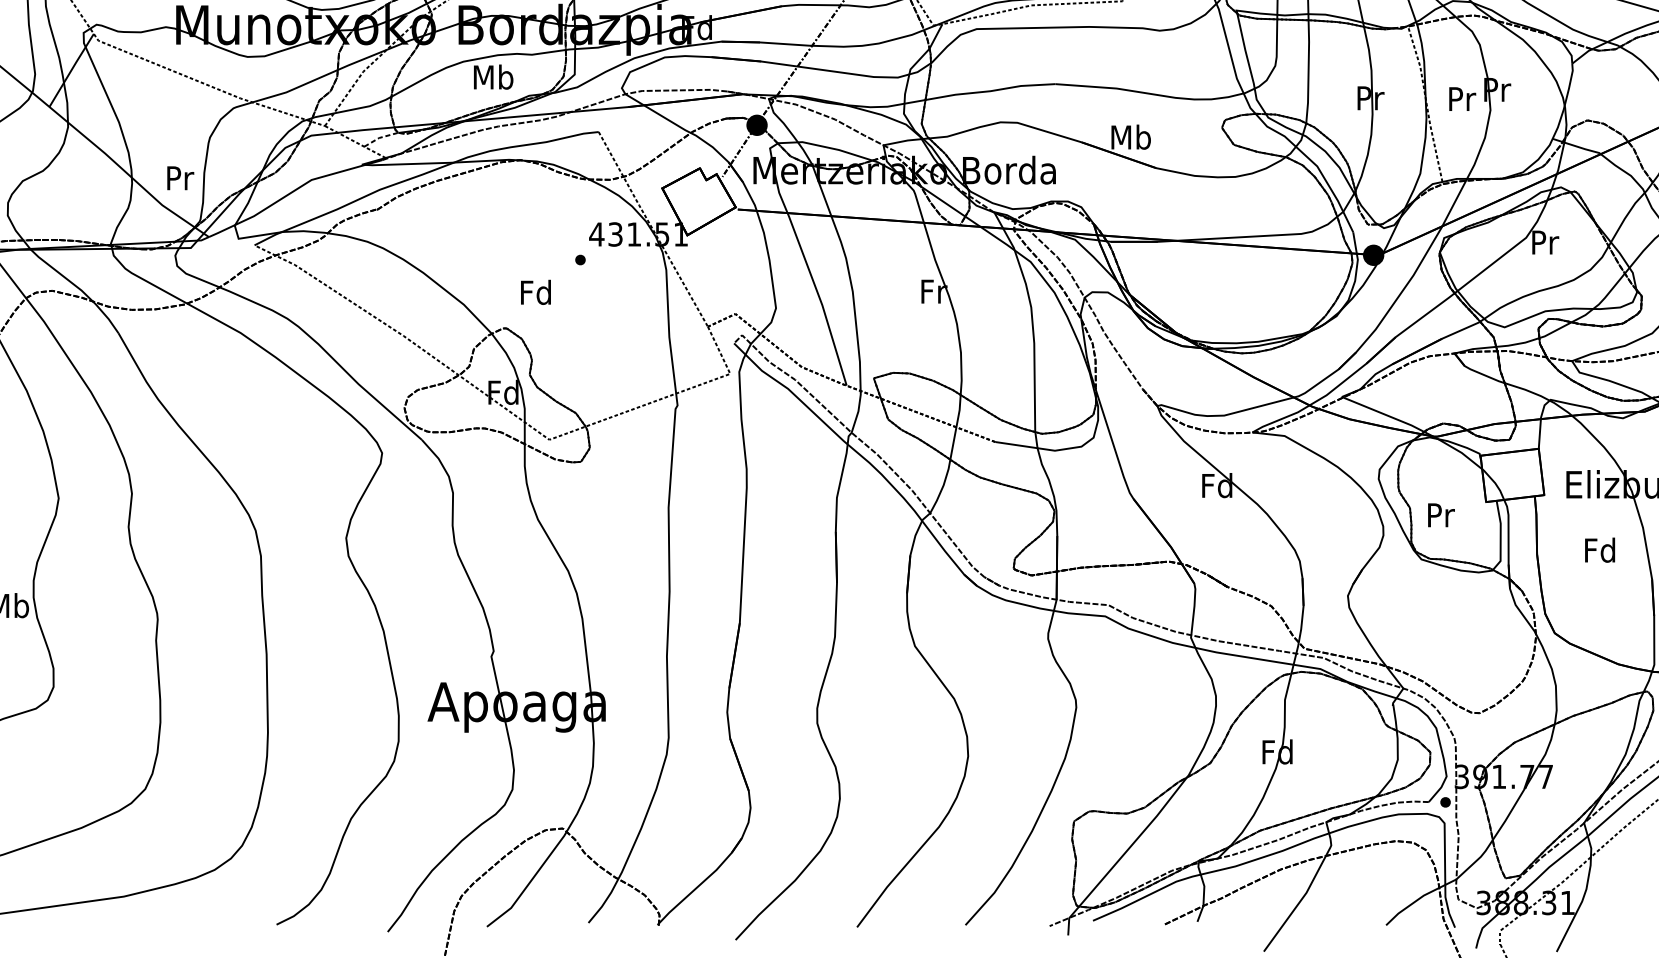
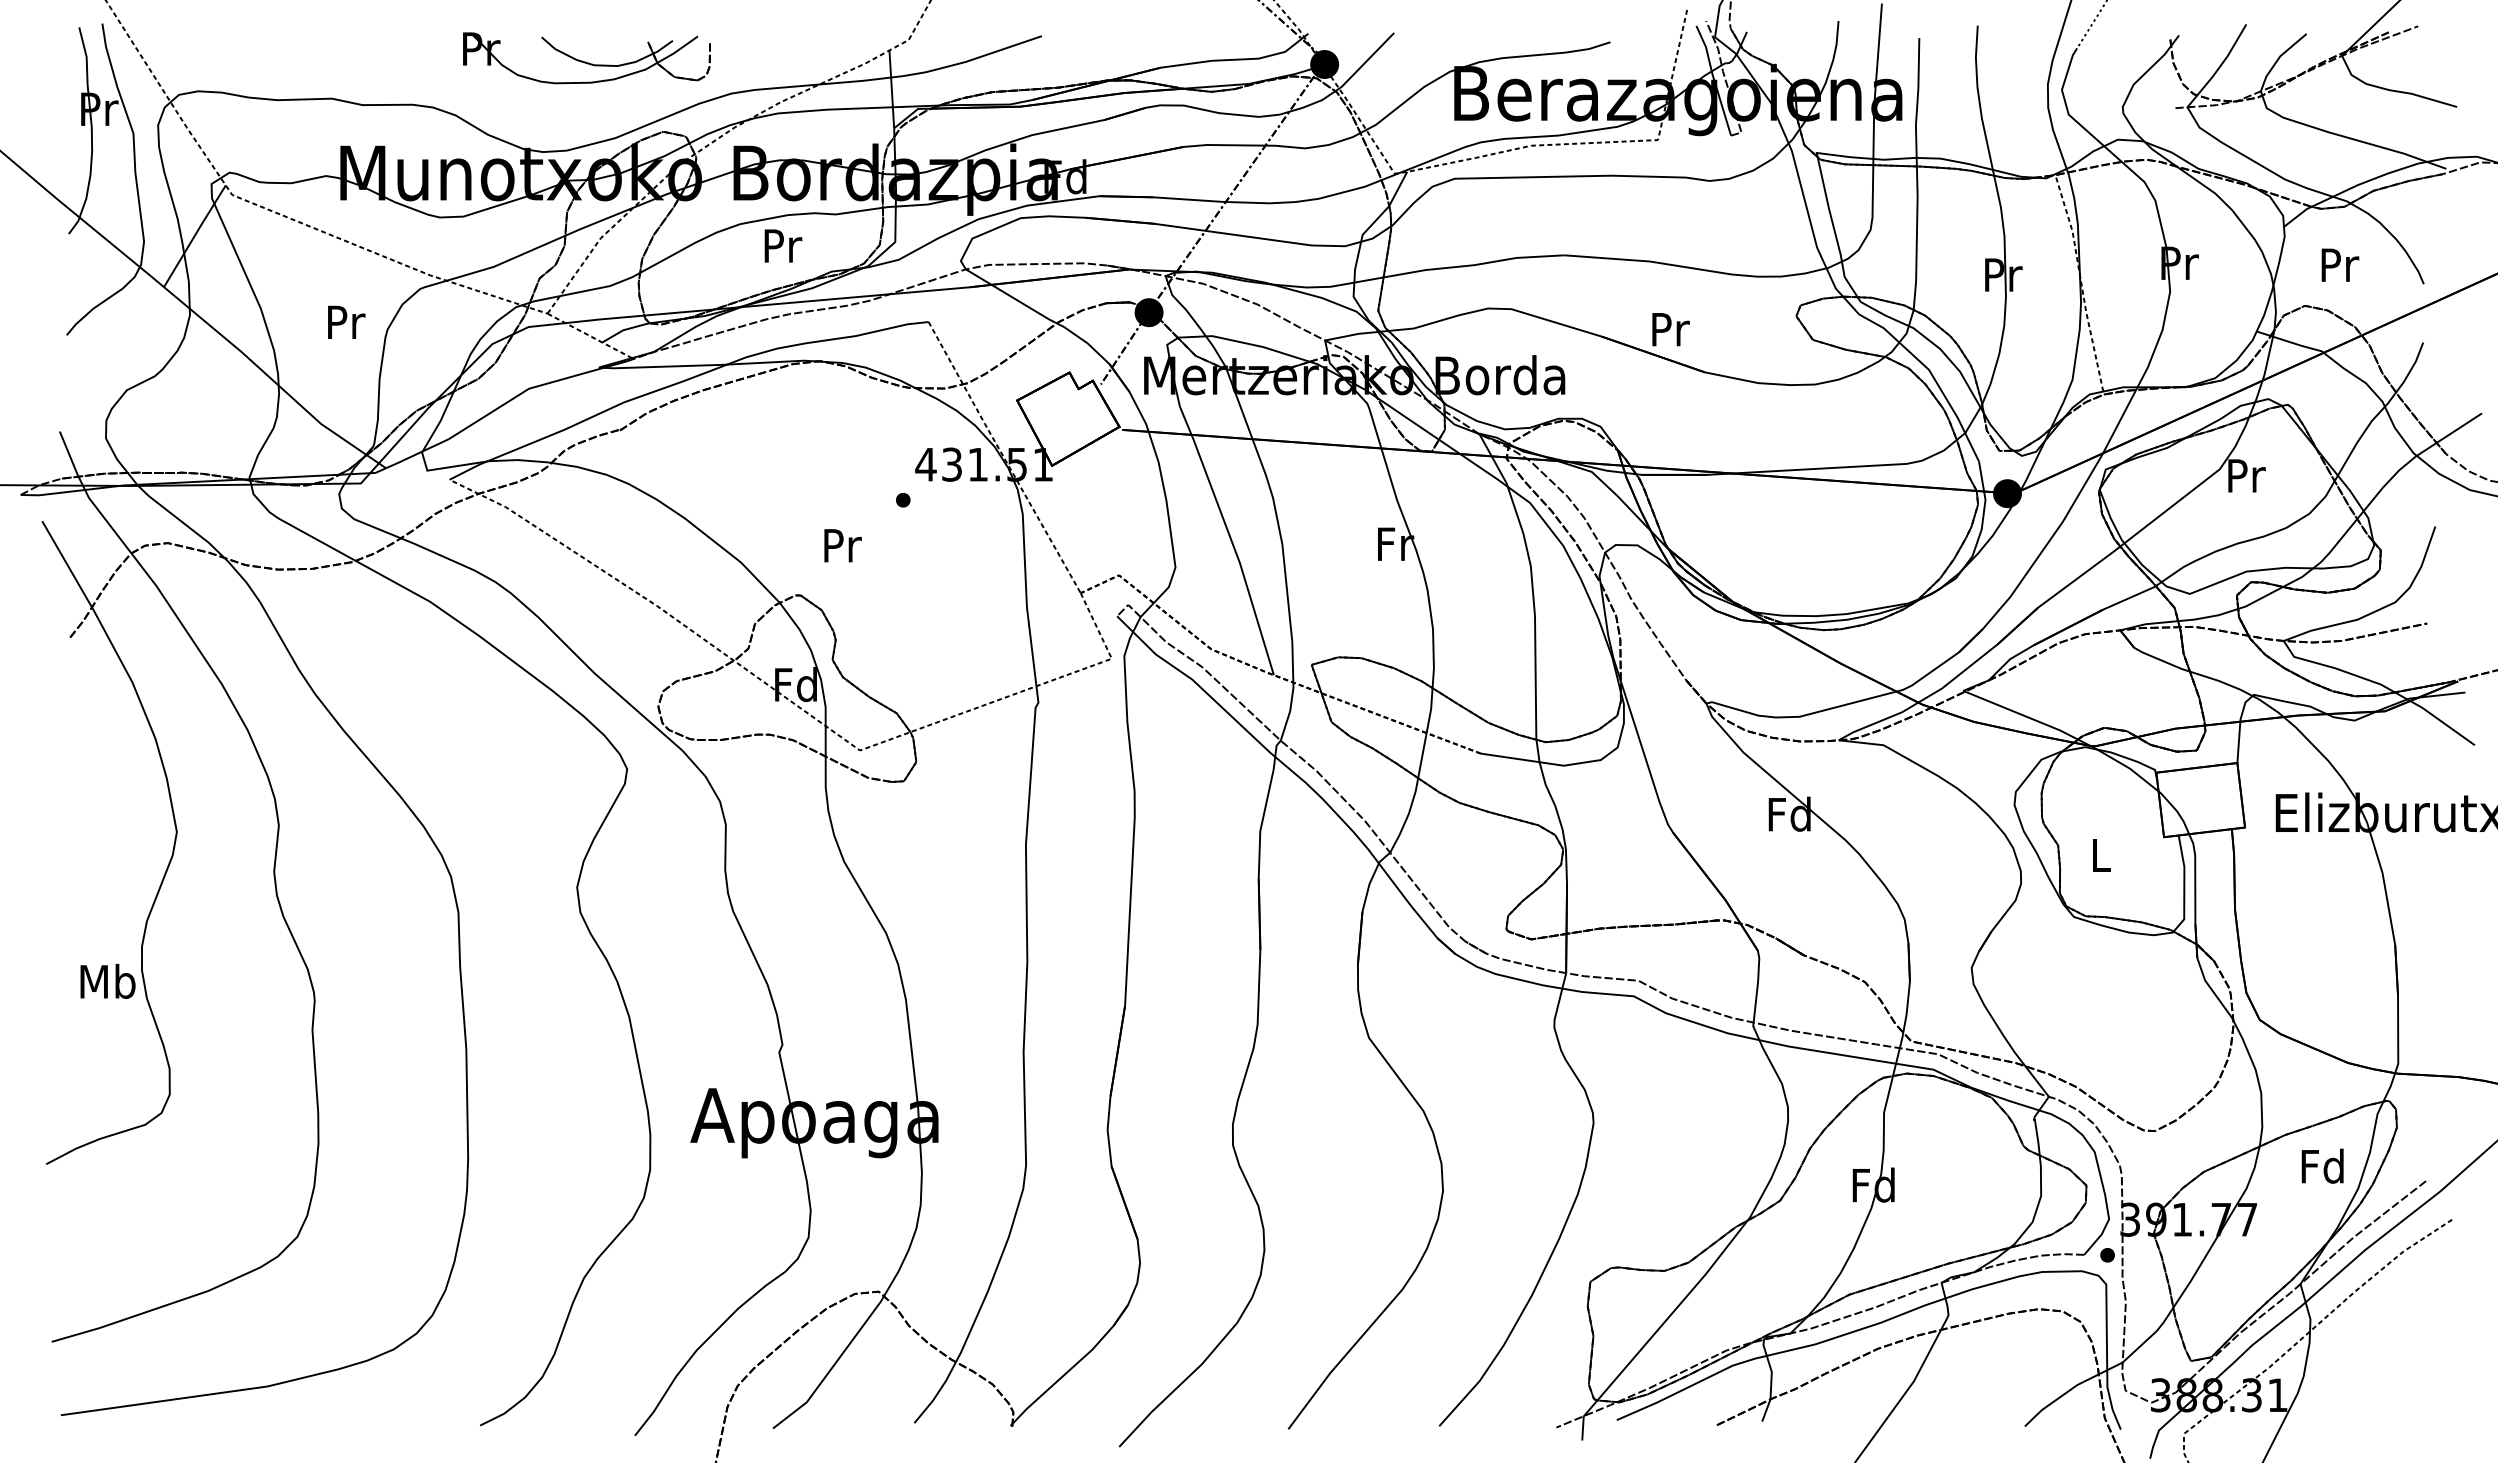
text: (493, 77) -> (781, 245), Mb -> Pr
text: (1462, 98) -> (2340, 264), moved
text: (1130, 136) -> (1669, 328), Mb -> Pr
line: (380, 137) -> (624, 329), dashed -> solid
text: (180, 177) -> (346, 321), moved
text: (536, 291) -> (841, 544), Fd -> Pr
text: (1441, 515) -> (2101, 855), Pr -> L
text: (1599, 549) -> (2322, 1165), moved

